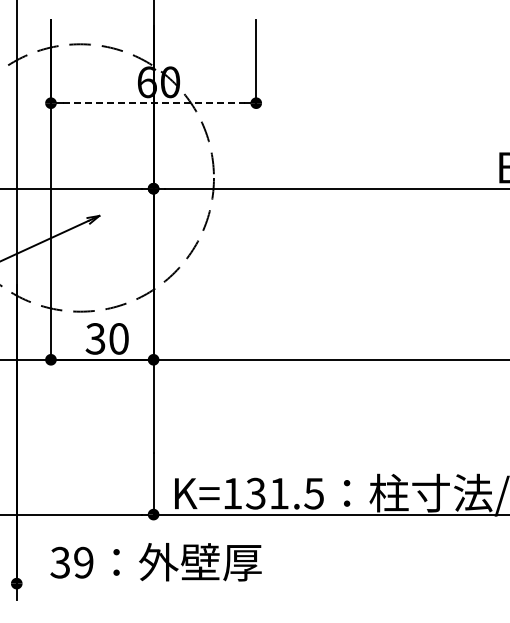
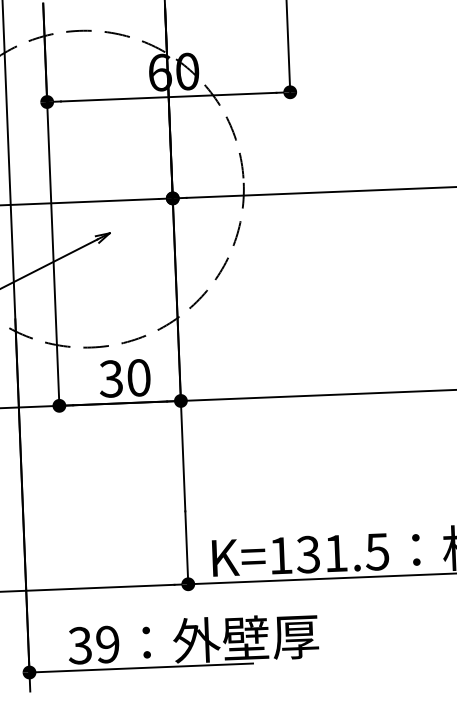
line: (154, 103) -> (169, 97), dashed -> solid
line: (110, 583) -> (140, 667), added

